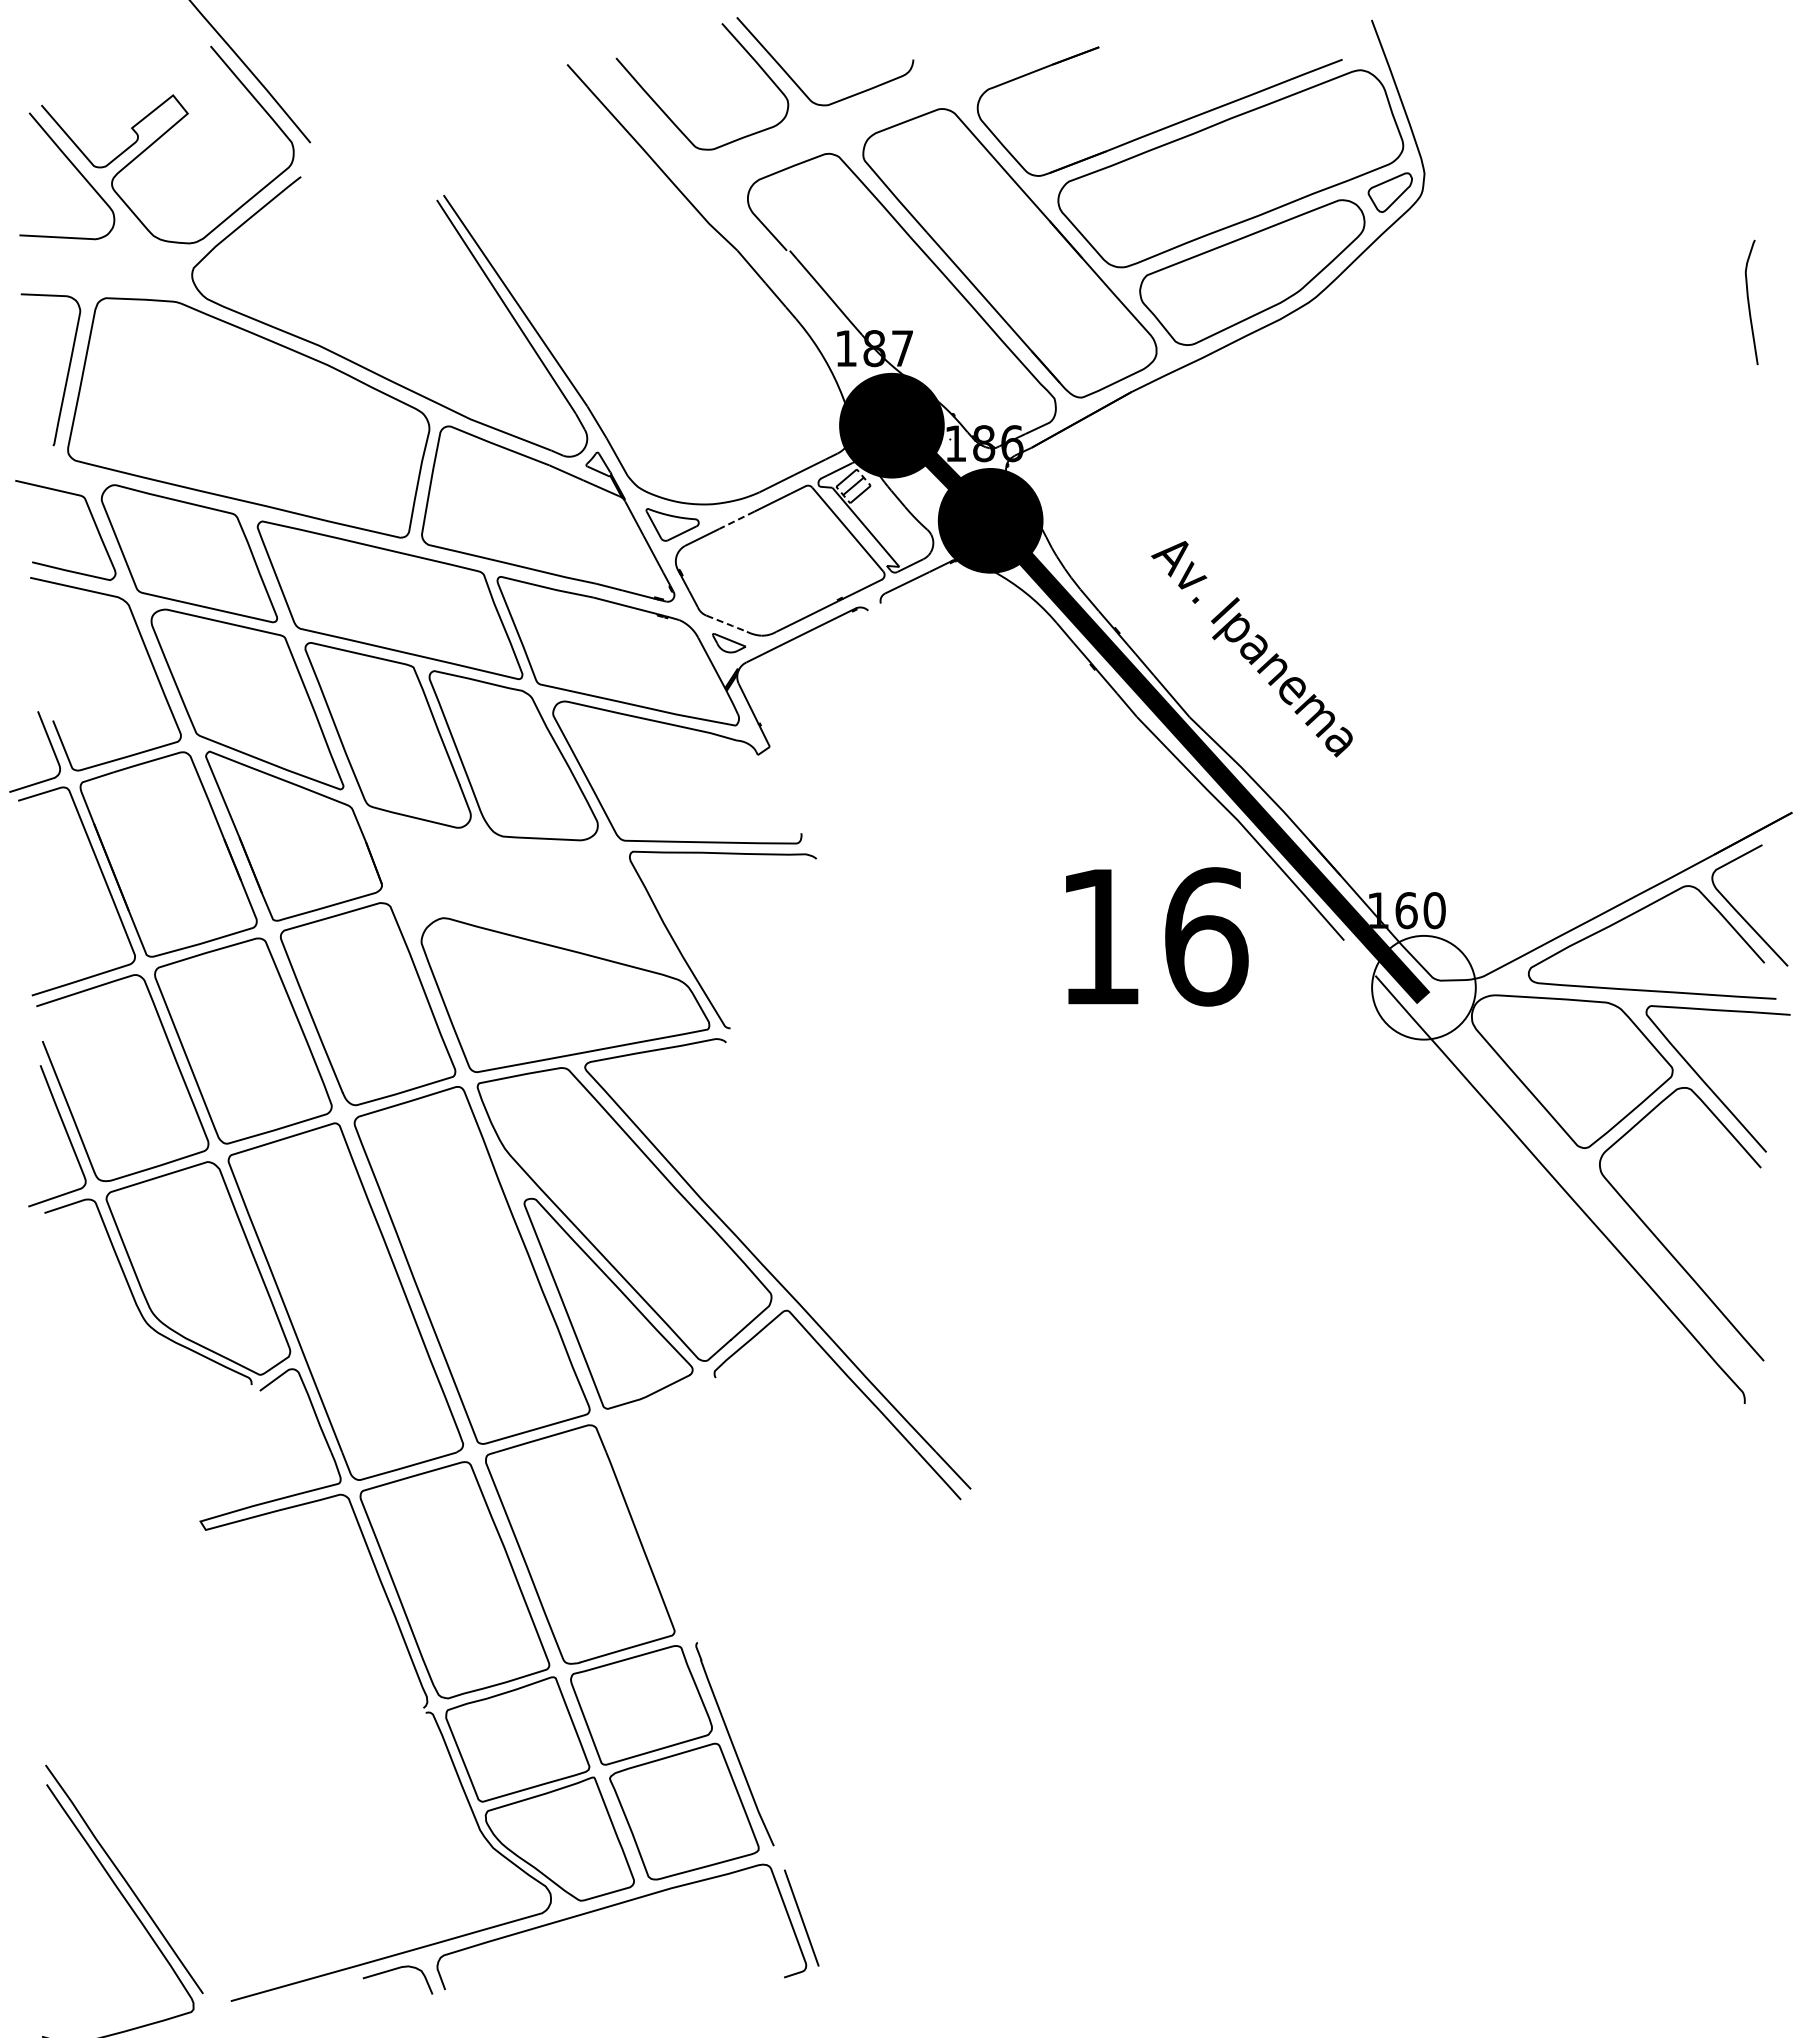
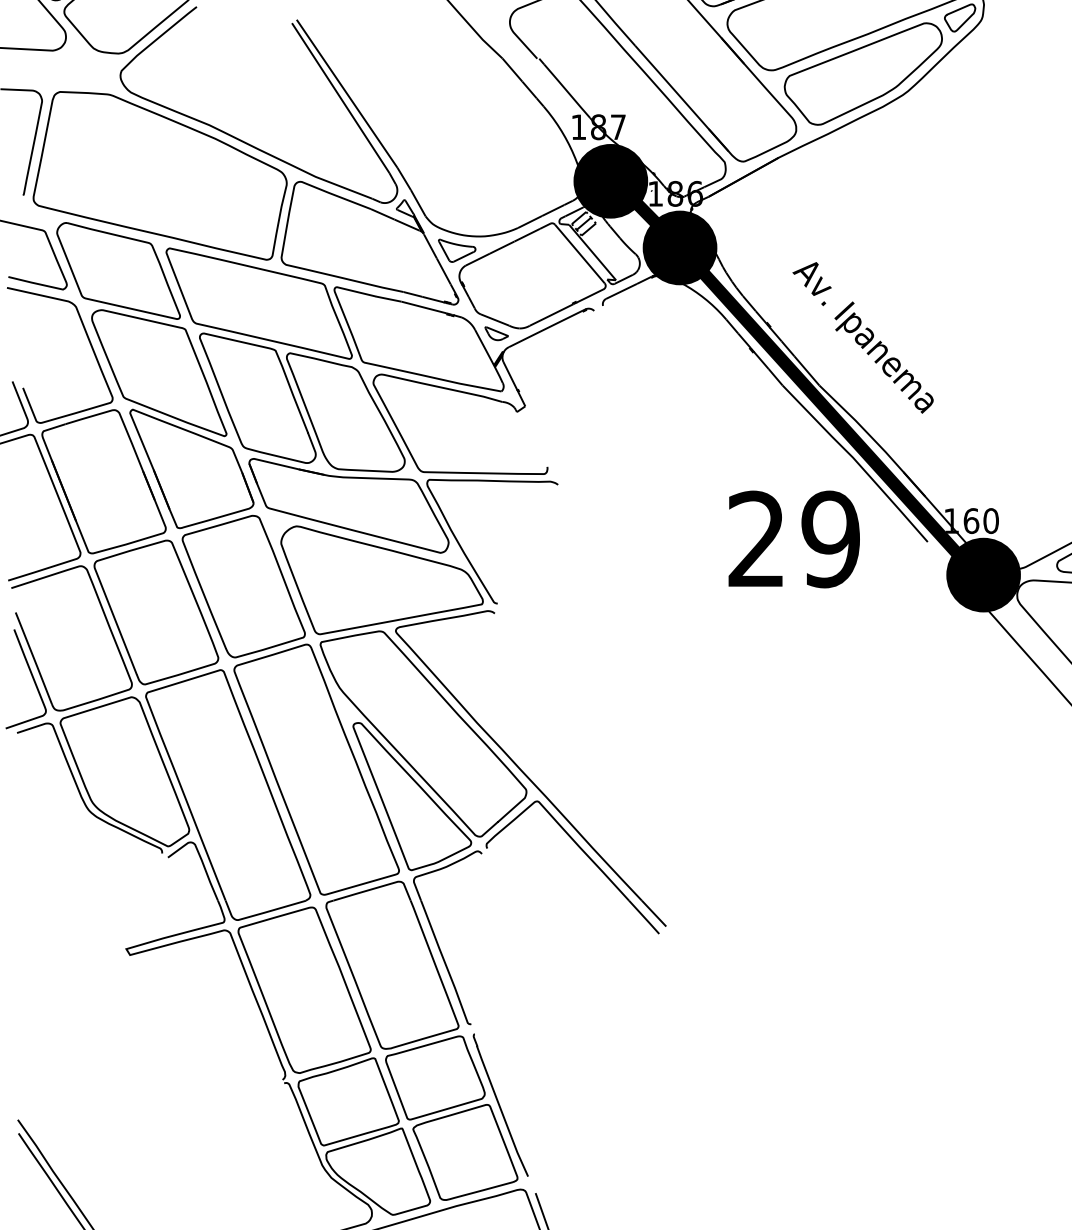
line: (736, 520) -> (501, 247), dashed -> solid
line: (727, 624) -> (495, 320), dashed -> solid
part: (518, 888) -> (349, 505), added
text: (1154, 936) -> (794, 539), 16 -> 29
fill: (1423, 987) -> (983, 574), added
part: (645, 1512) -> (438, 942), added

